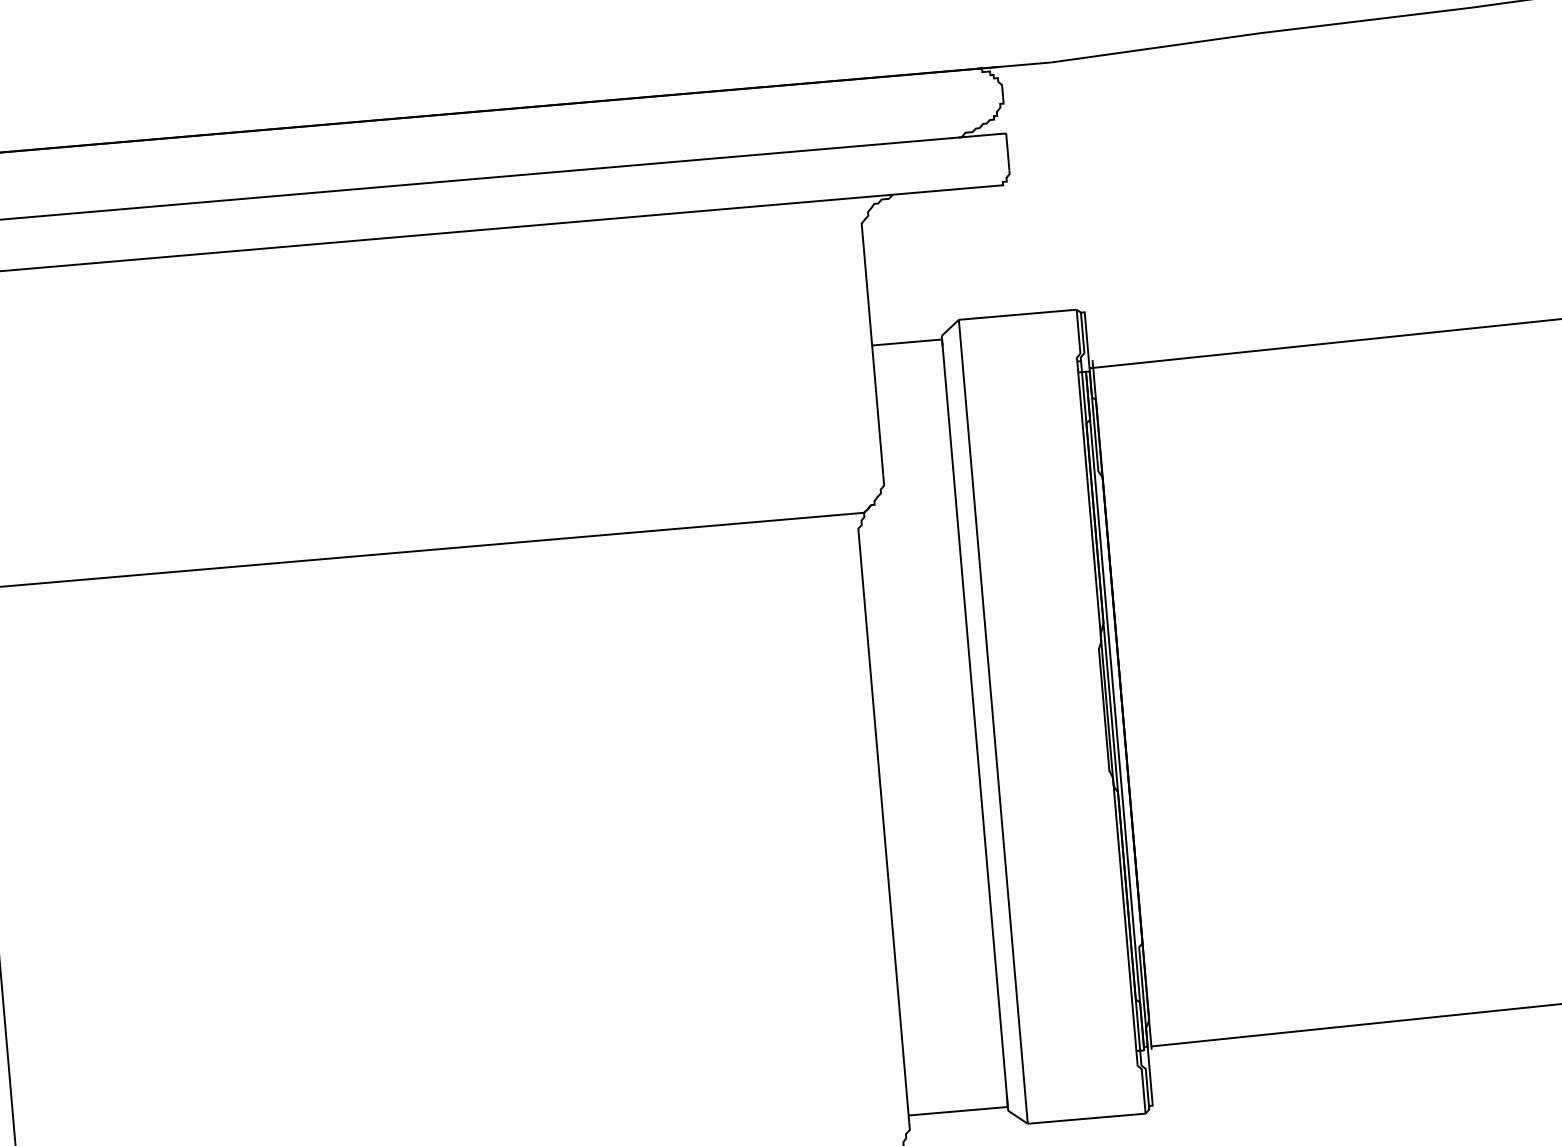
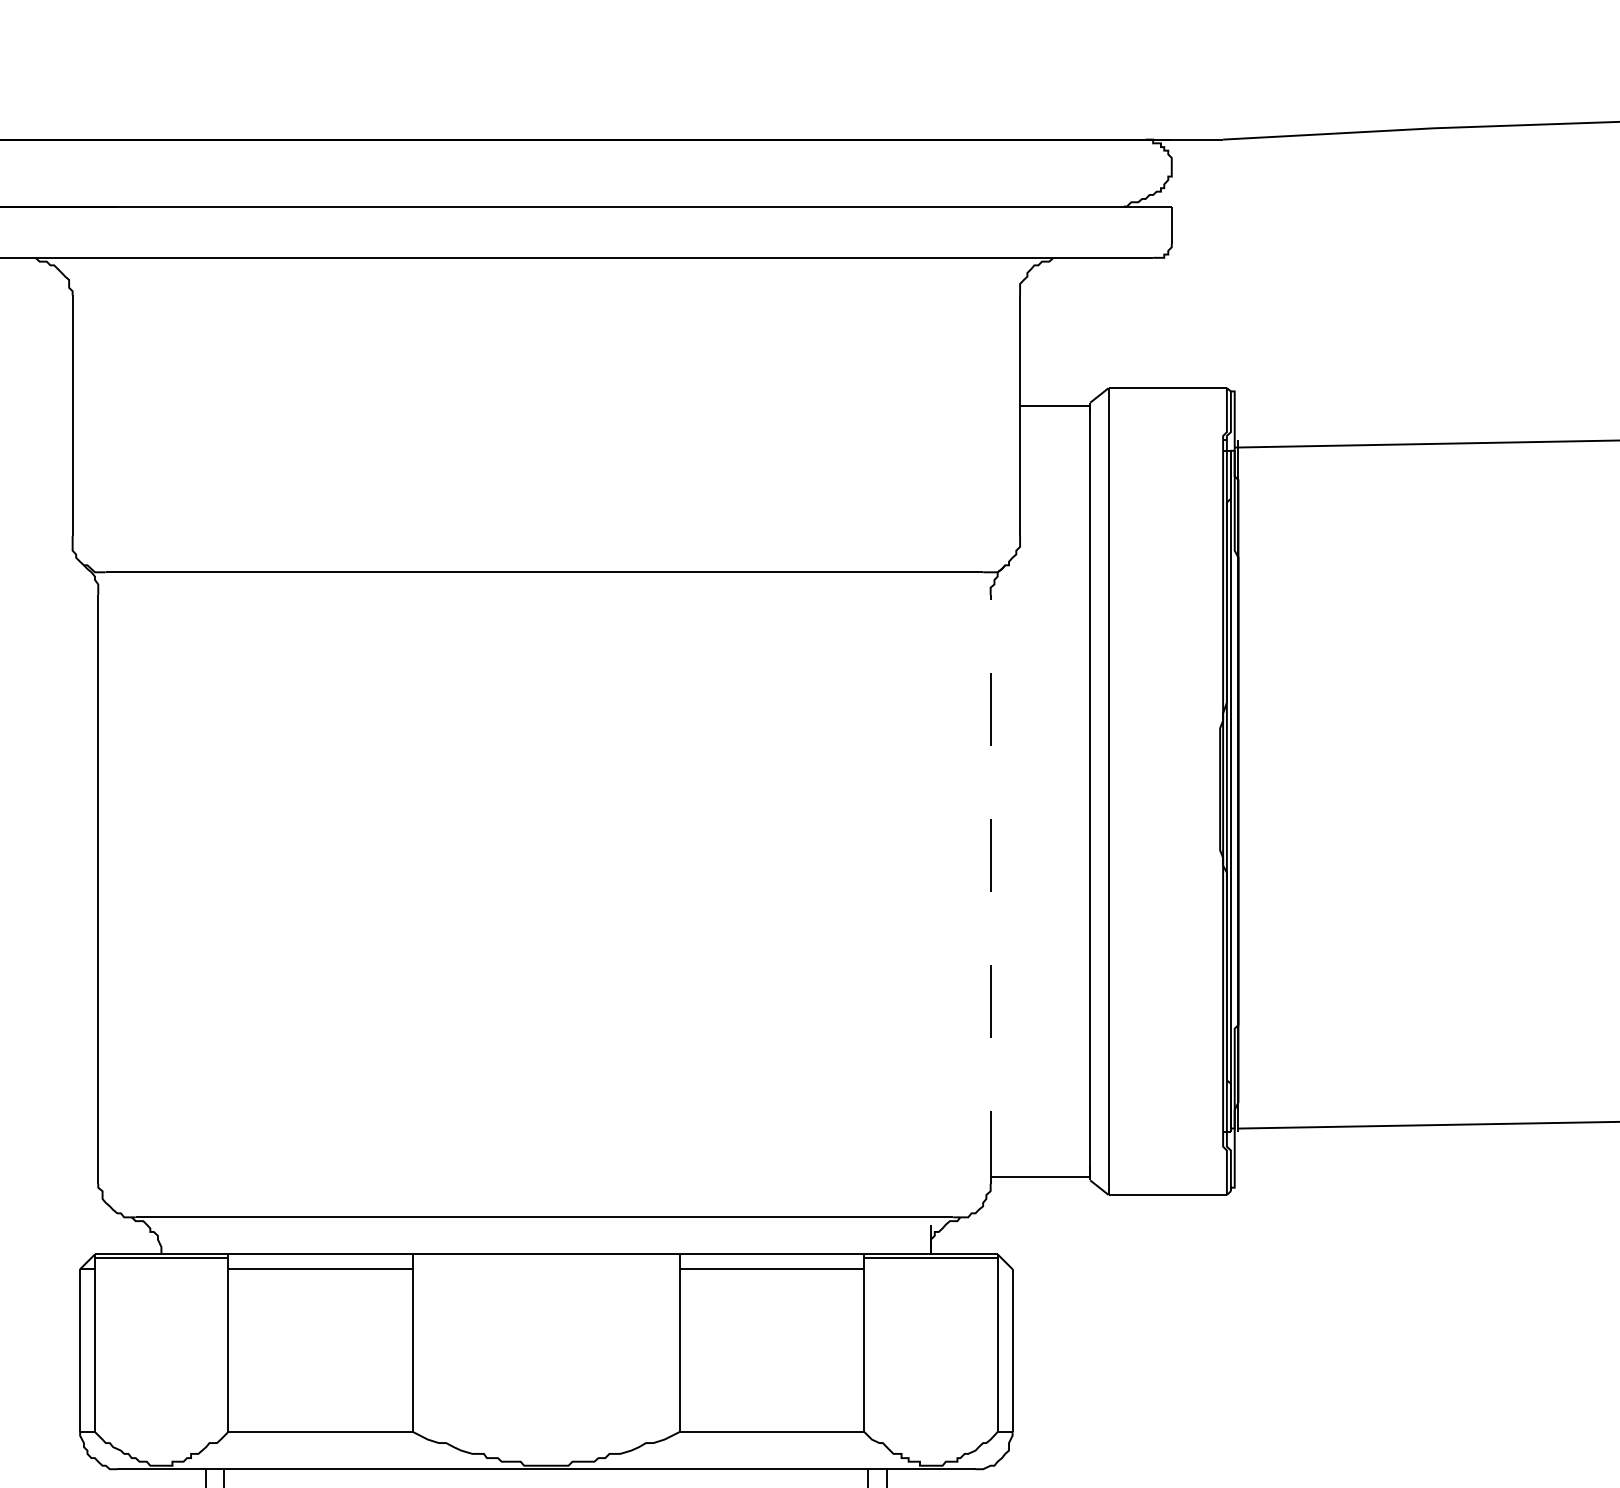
line: (883, 828) -> (990, 888), solid -> dashed

